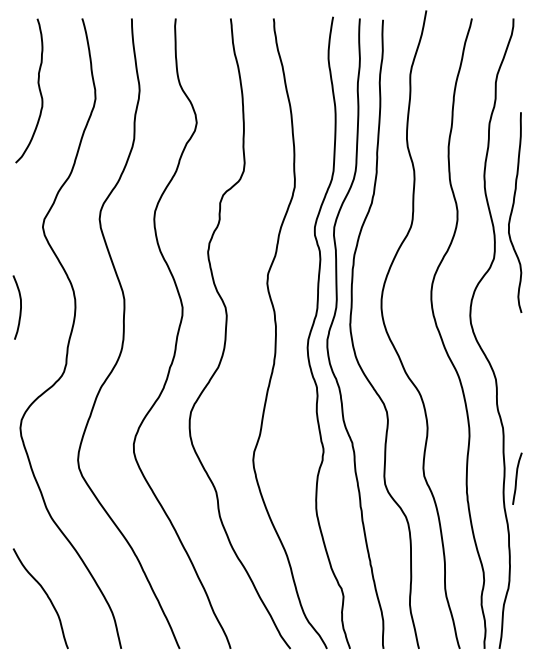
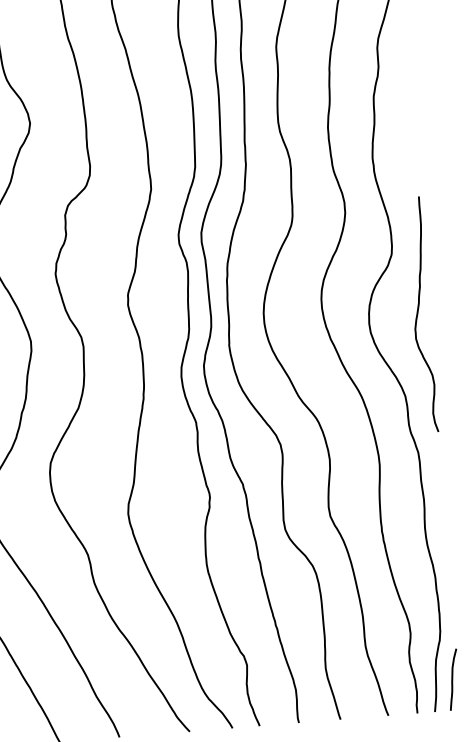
curve: (512, 212) -> (418, 314), moved
curve: (517, 478) -> (453, 679), moved

